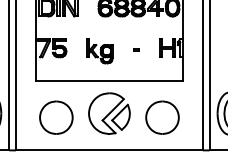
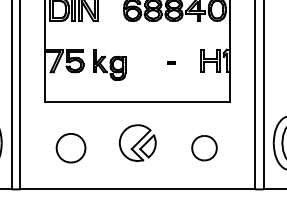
part: (99, 51) -> (108, 65), moved
part: (109, 113) -> (137, 142), size x0.7
part: (56, 117) -> (71, 148), size x0.7
part: (162, 117) -> (204, 148), size x0.6

